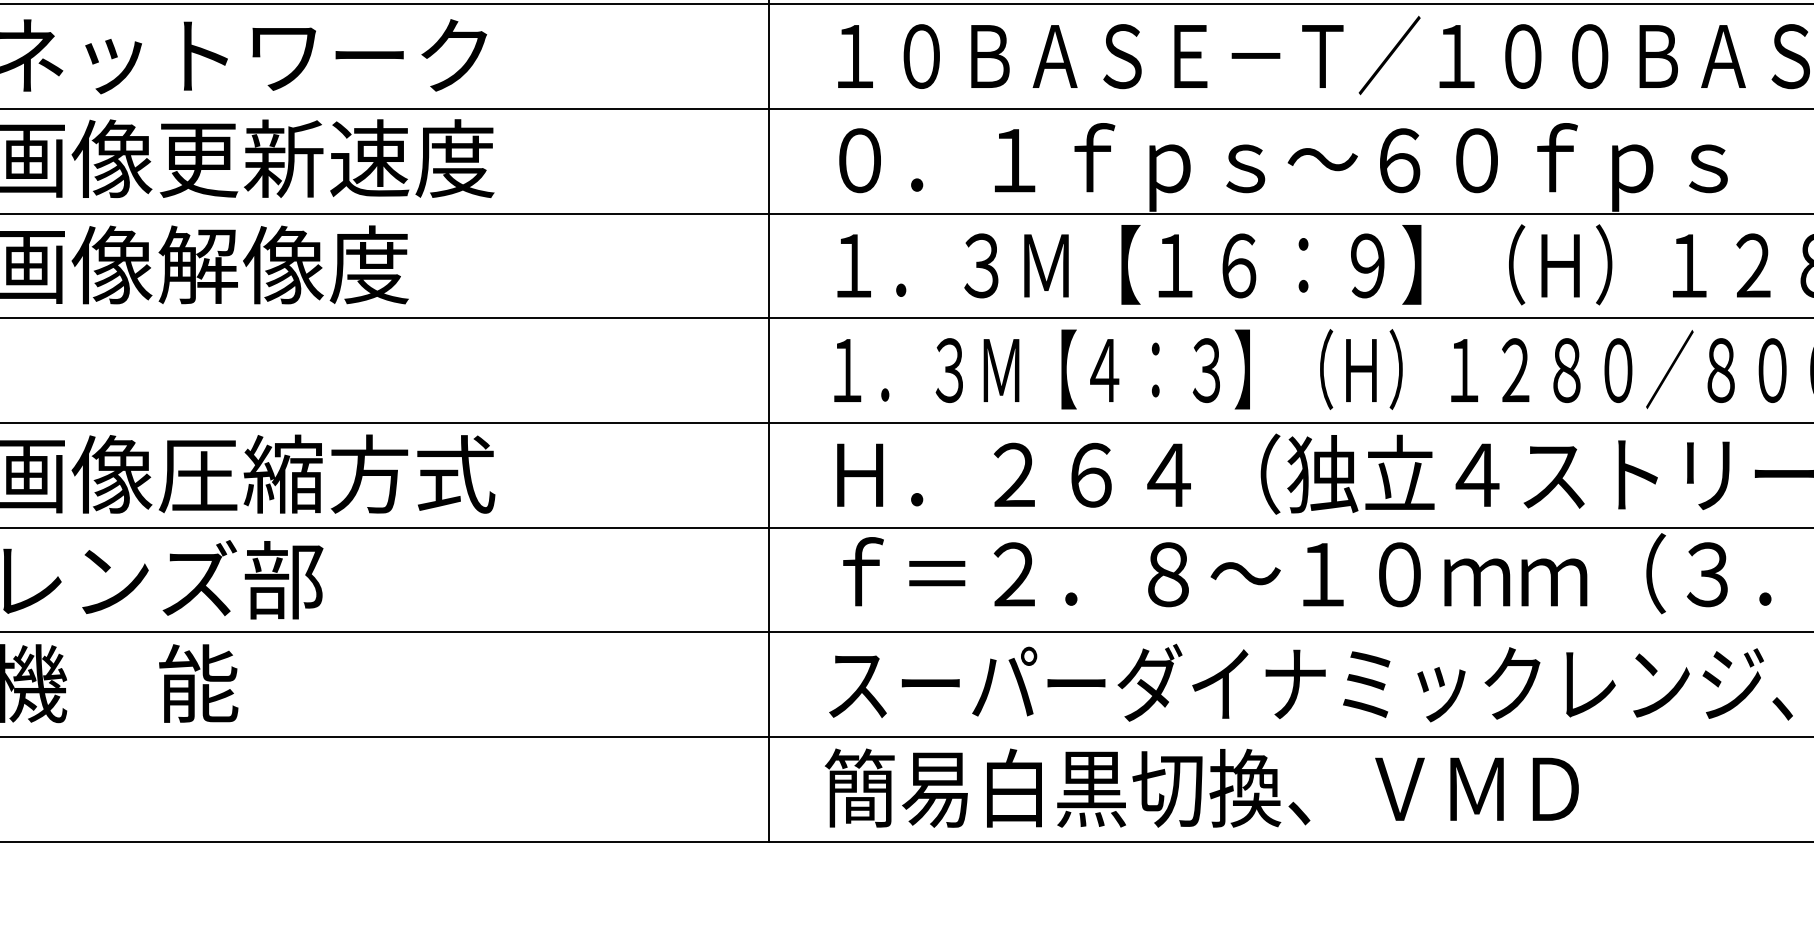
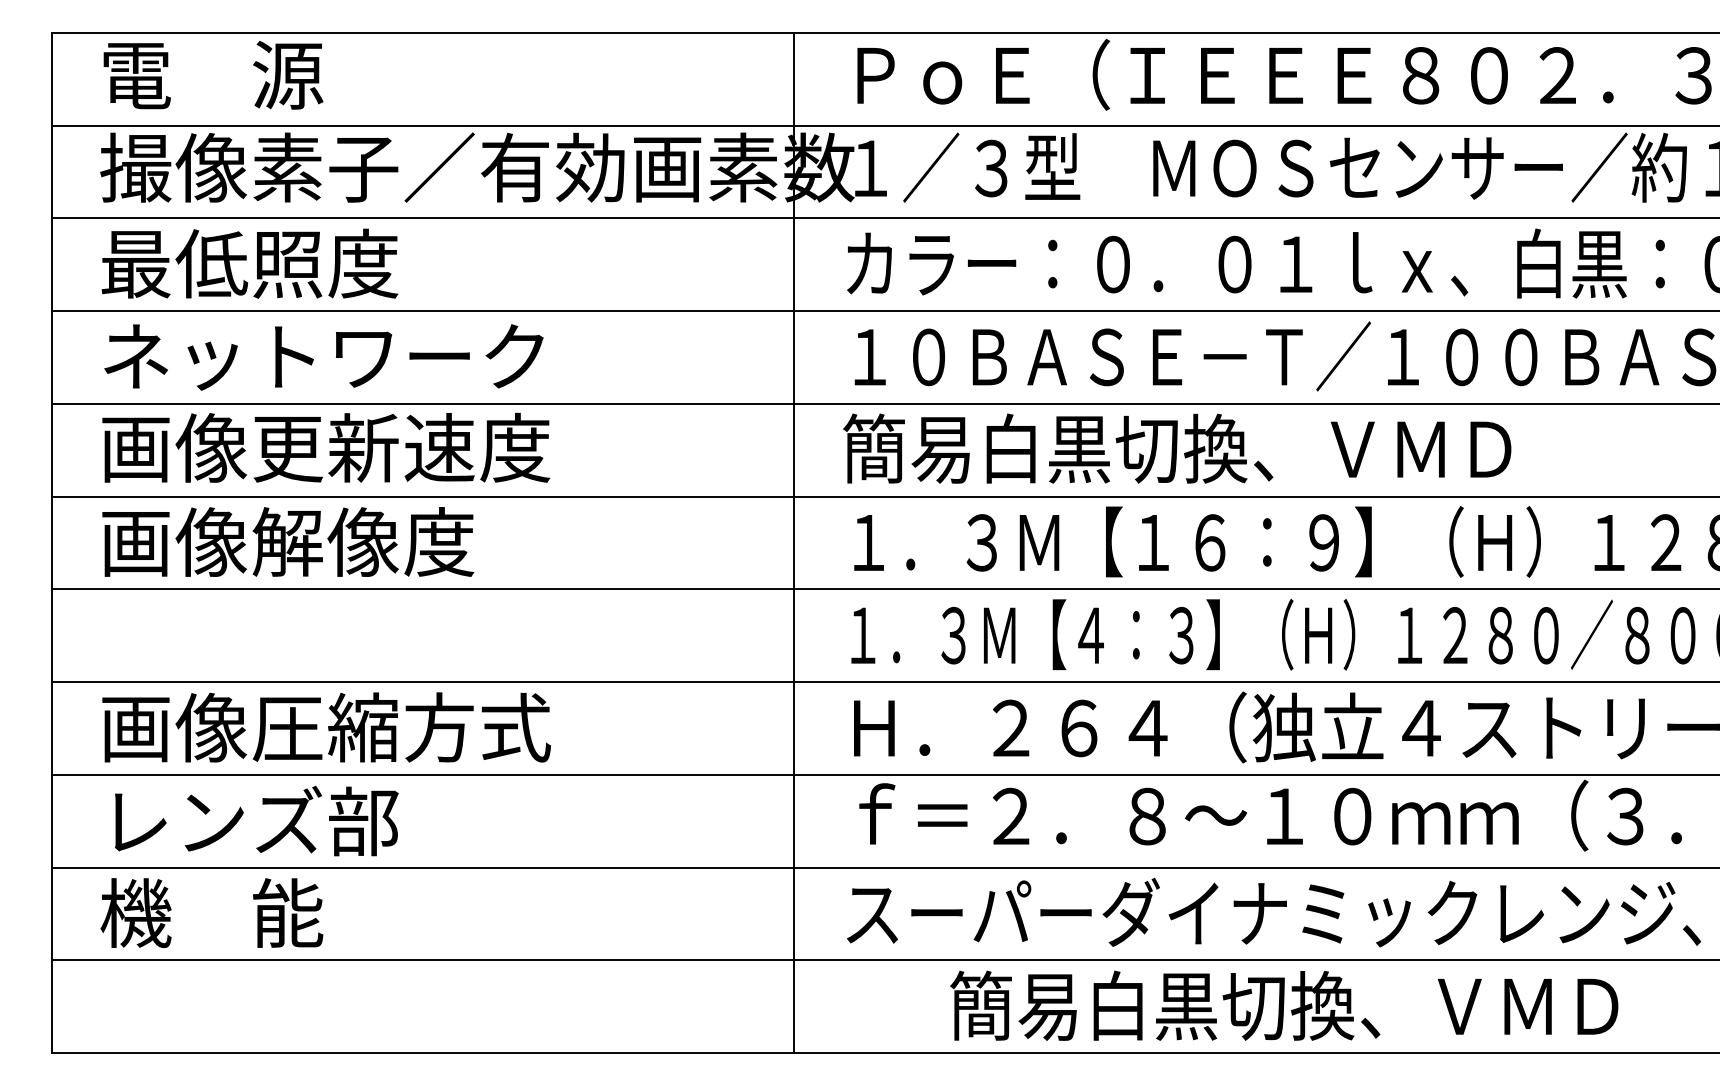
text: (1276, 165) -> (1243, 453), ０．１ｆｐｓ～６０ｆｐｓ -> 簡易白黒切換、ＶＭＤ
text: (1202, 787) -> (1284, 1005), moved

